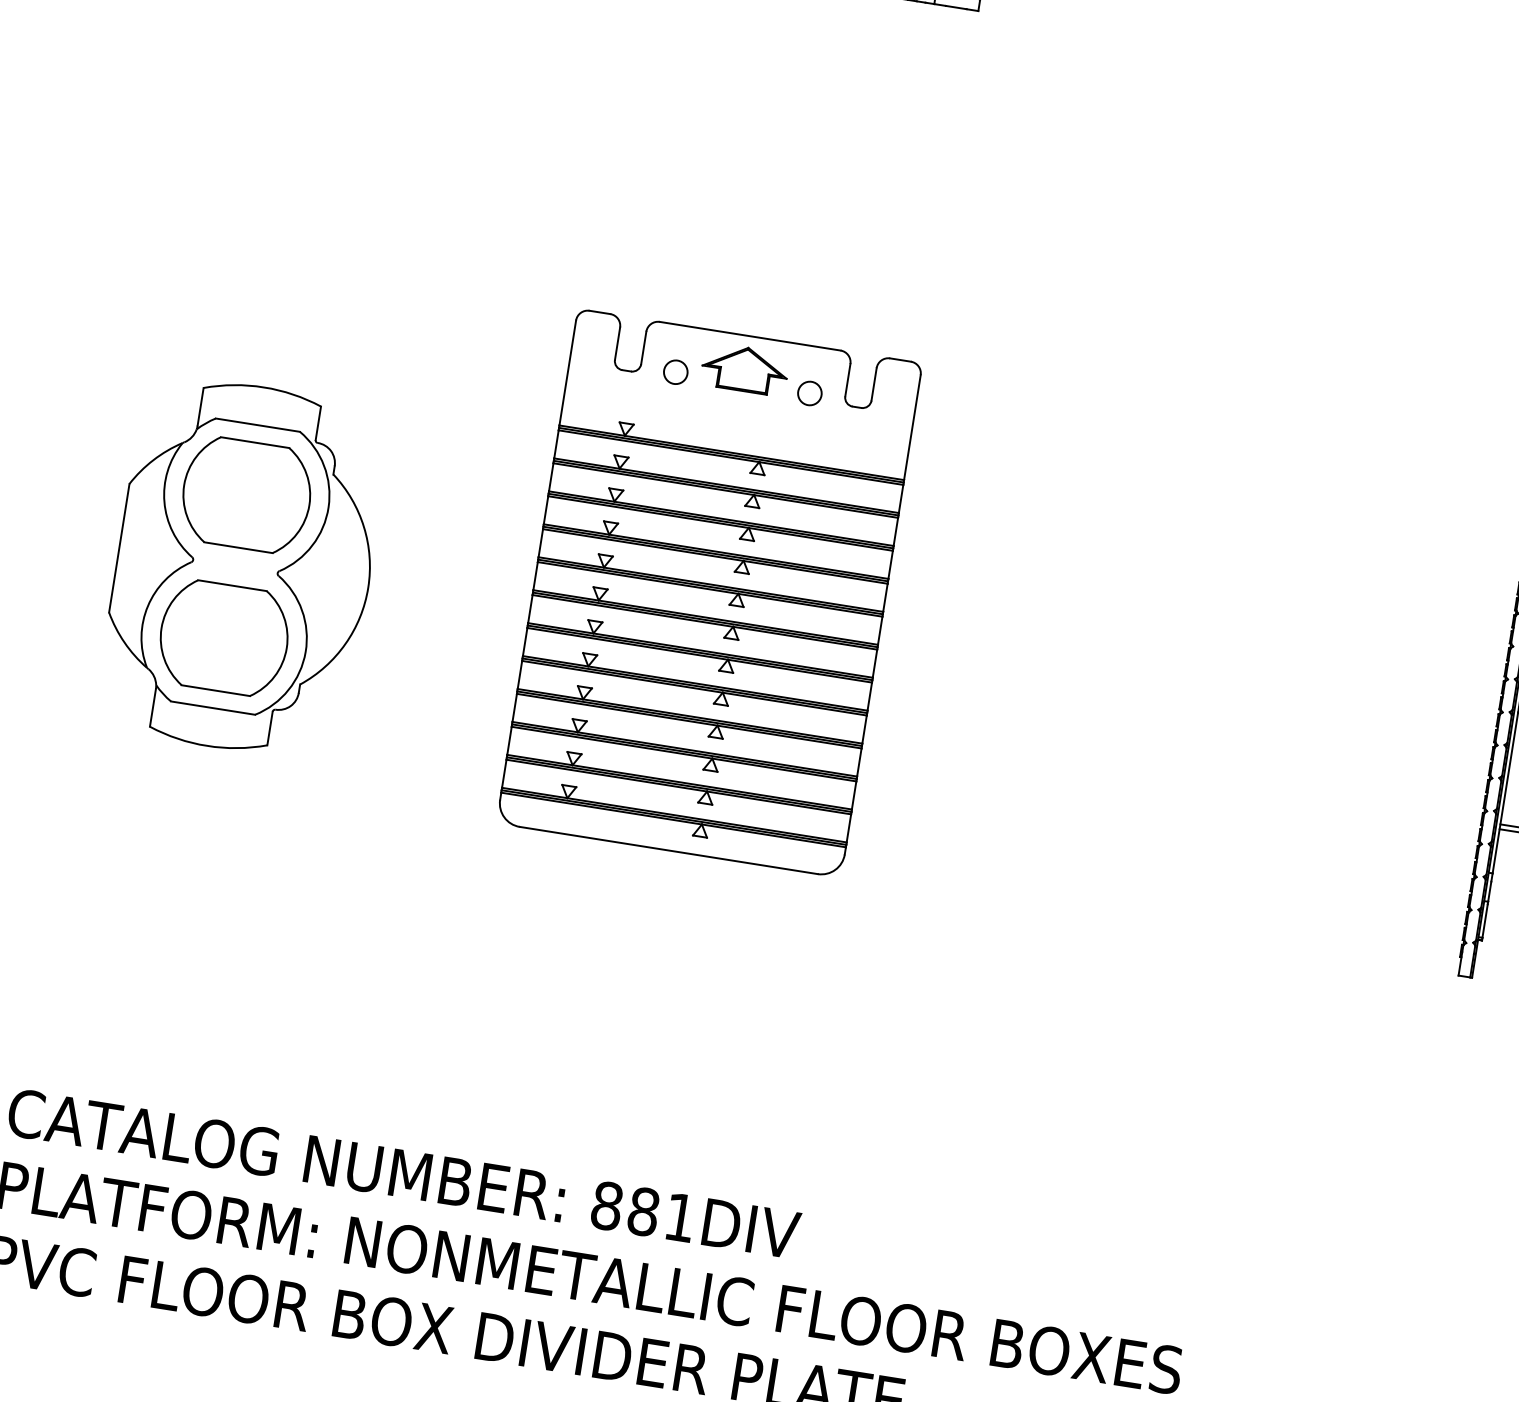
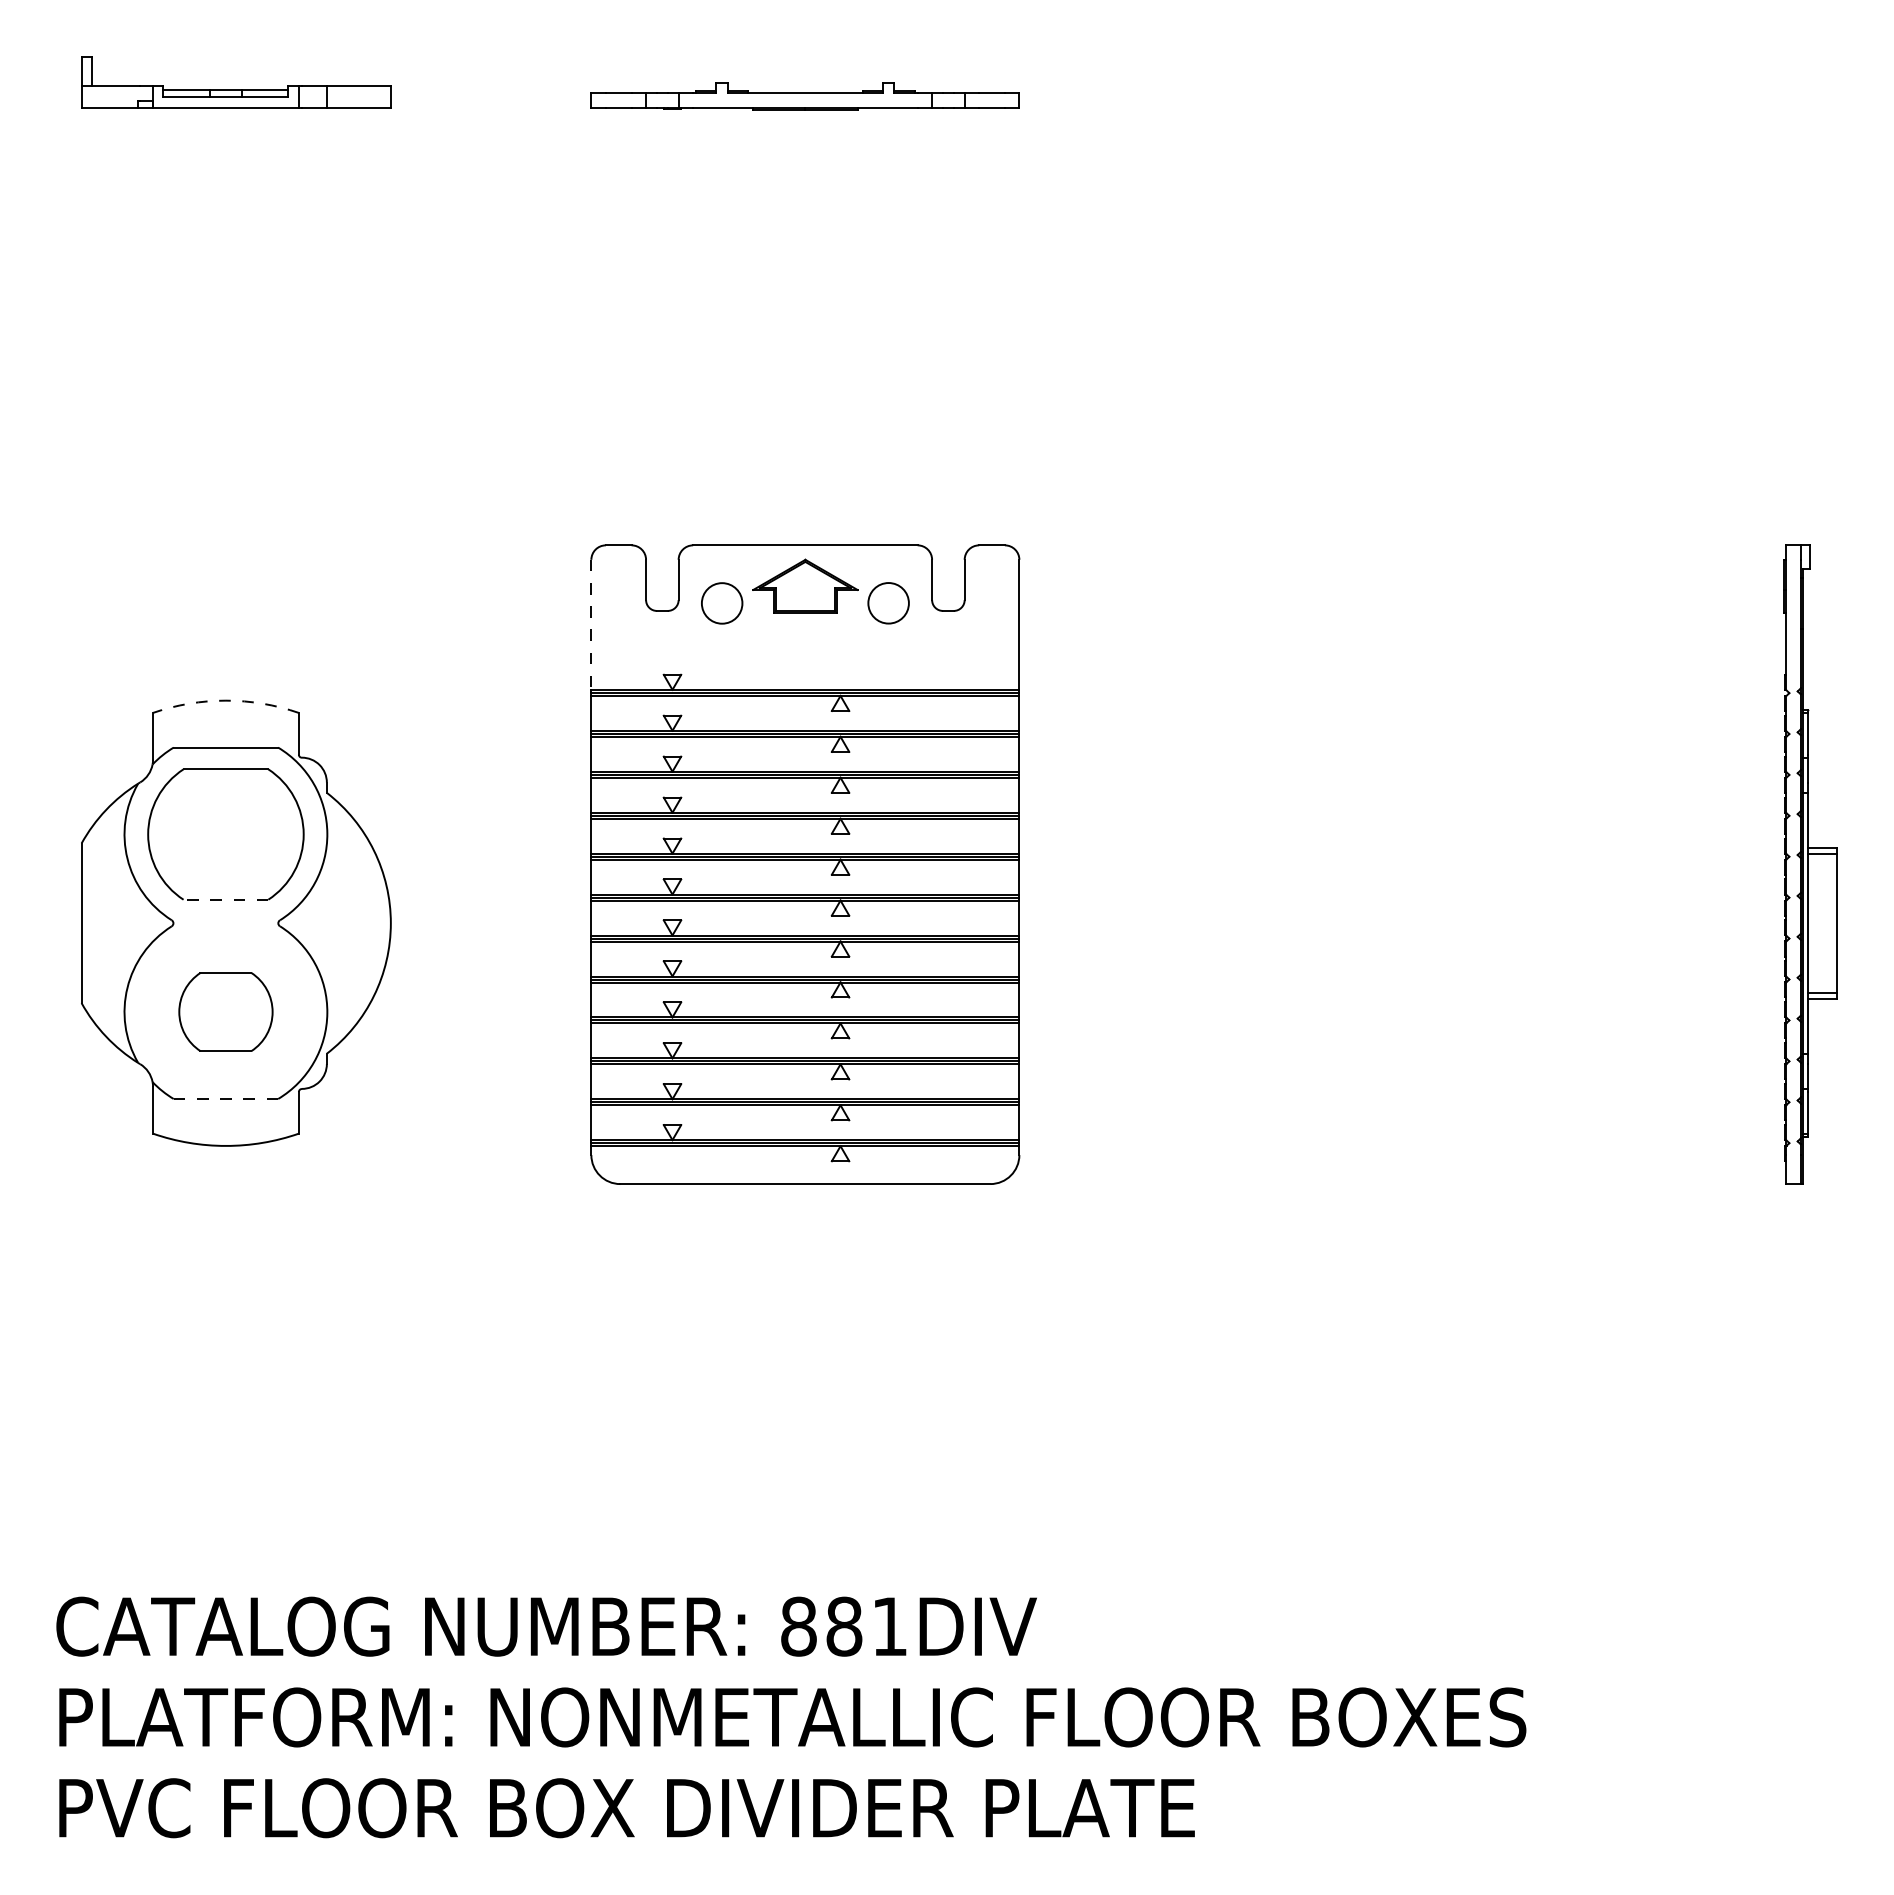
circle: (675, 371) -> (721, 602), size x1.4
line: (567, 373) -> (591, 625), solid -> dashed
arc: (263, 387) -> (225, 700), solid -> dashed
circle: (809, 392) -> (888, 602), size x1.4
line: (238, 547) -> (225, 899), solid -> dashed
part: (223, 637) -> (225, 1011), size x0.6
line: (212, 708) -> (225, 1099), solid -> dashed

